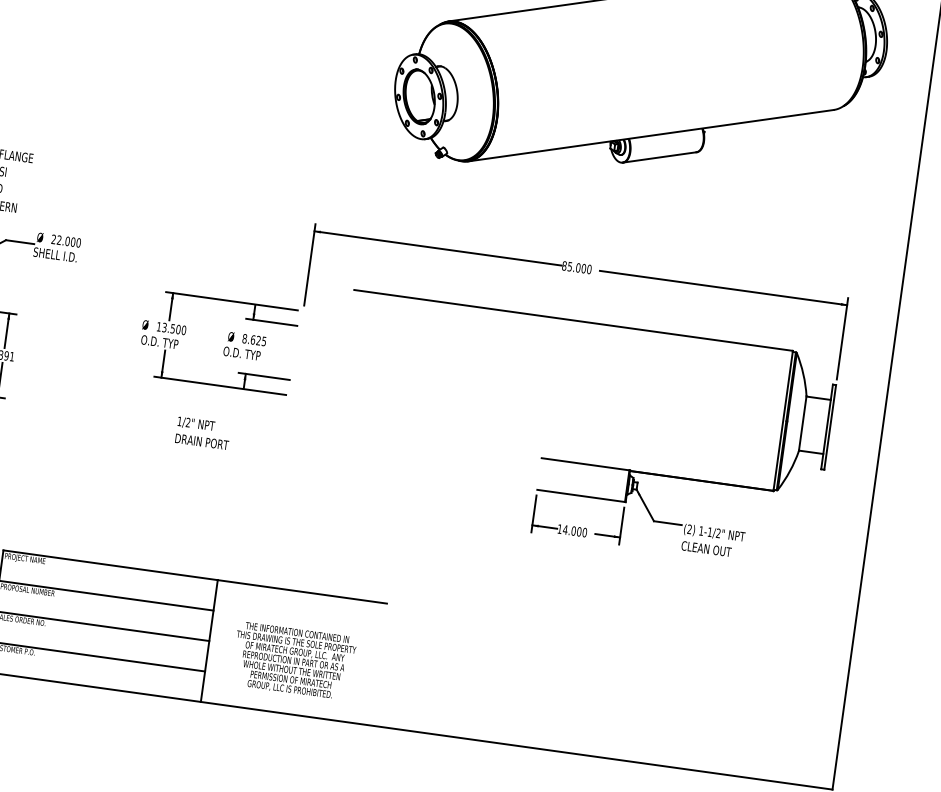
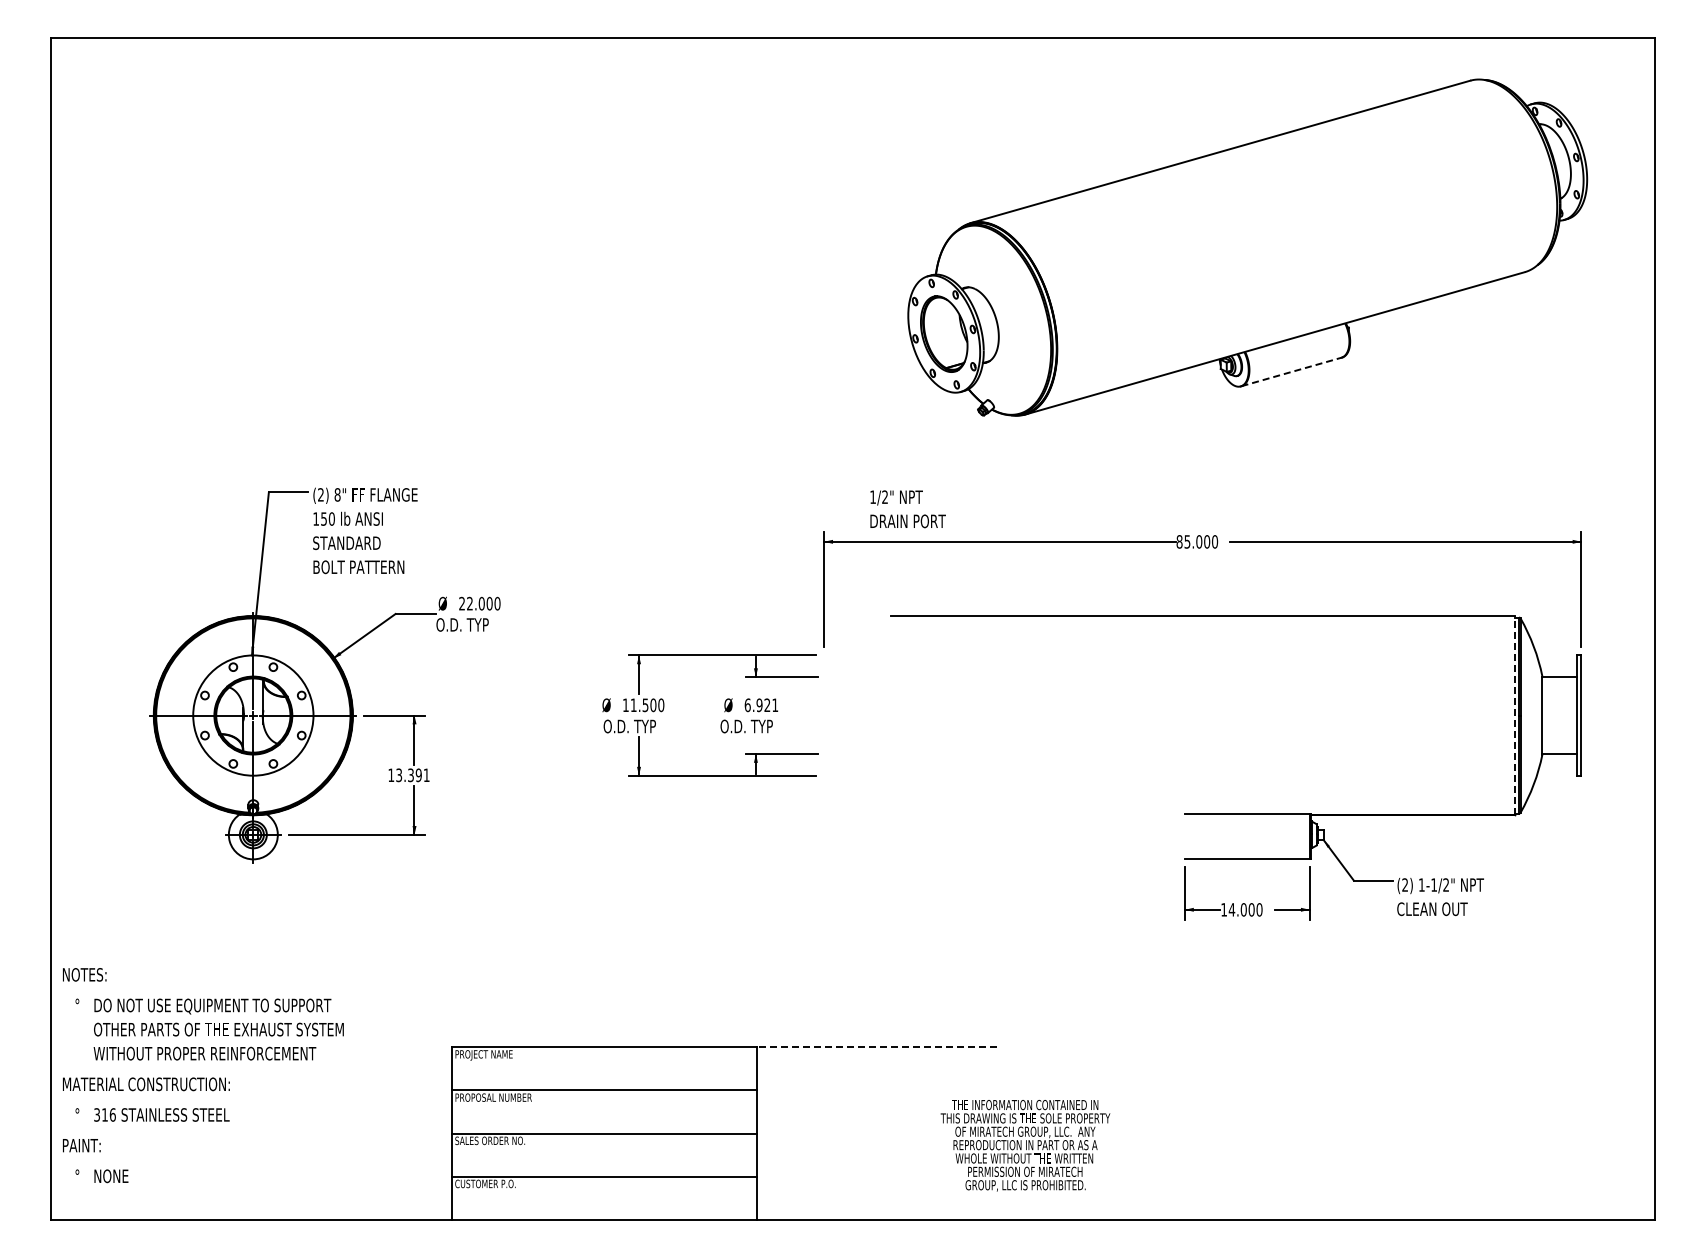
line: (659, 157) -> (1291, 371), solid -> dashed
text: (54, 254) -> (466, 624), SHELL I.D. -> O.D. TYP
text: (164, 327) -> (633, 705), 13.500 -> 11.500
text: (254, 340) -> (761, 705), 8.625 -> 6.921
line: (783, 420) -> (1514, 715), solid -> dashed
text: (202, 433) -> (907, 509), moved
line: (301, 592) -> (876, 1047), solid -> dashed
text: (293, 661) -> (1025, 1145), moved

